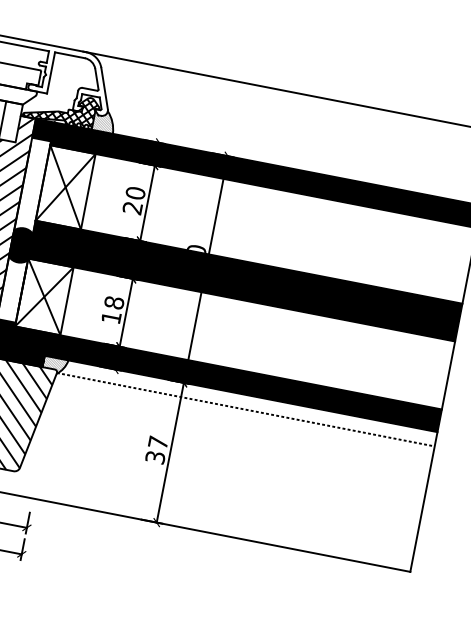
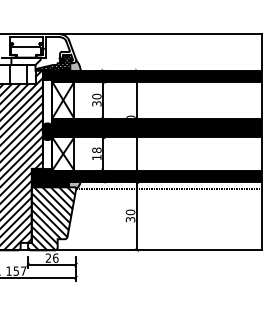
text: (132, 207) -> (96, 103), 20 -> 30
text: (158, 442) -> (130, 212), 37 -> 30

